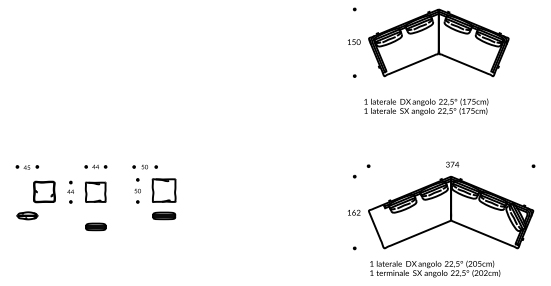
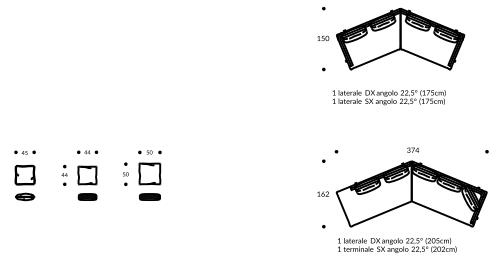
part: (144, 166) -> (149, 151), moved
part: (44, 191) -> (25, 174), moved
part: (95, 226) -> (87, 196), moved

